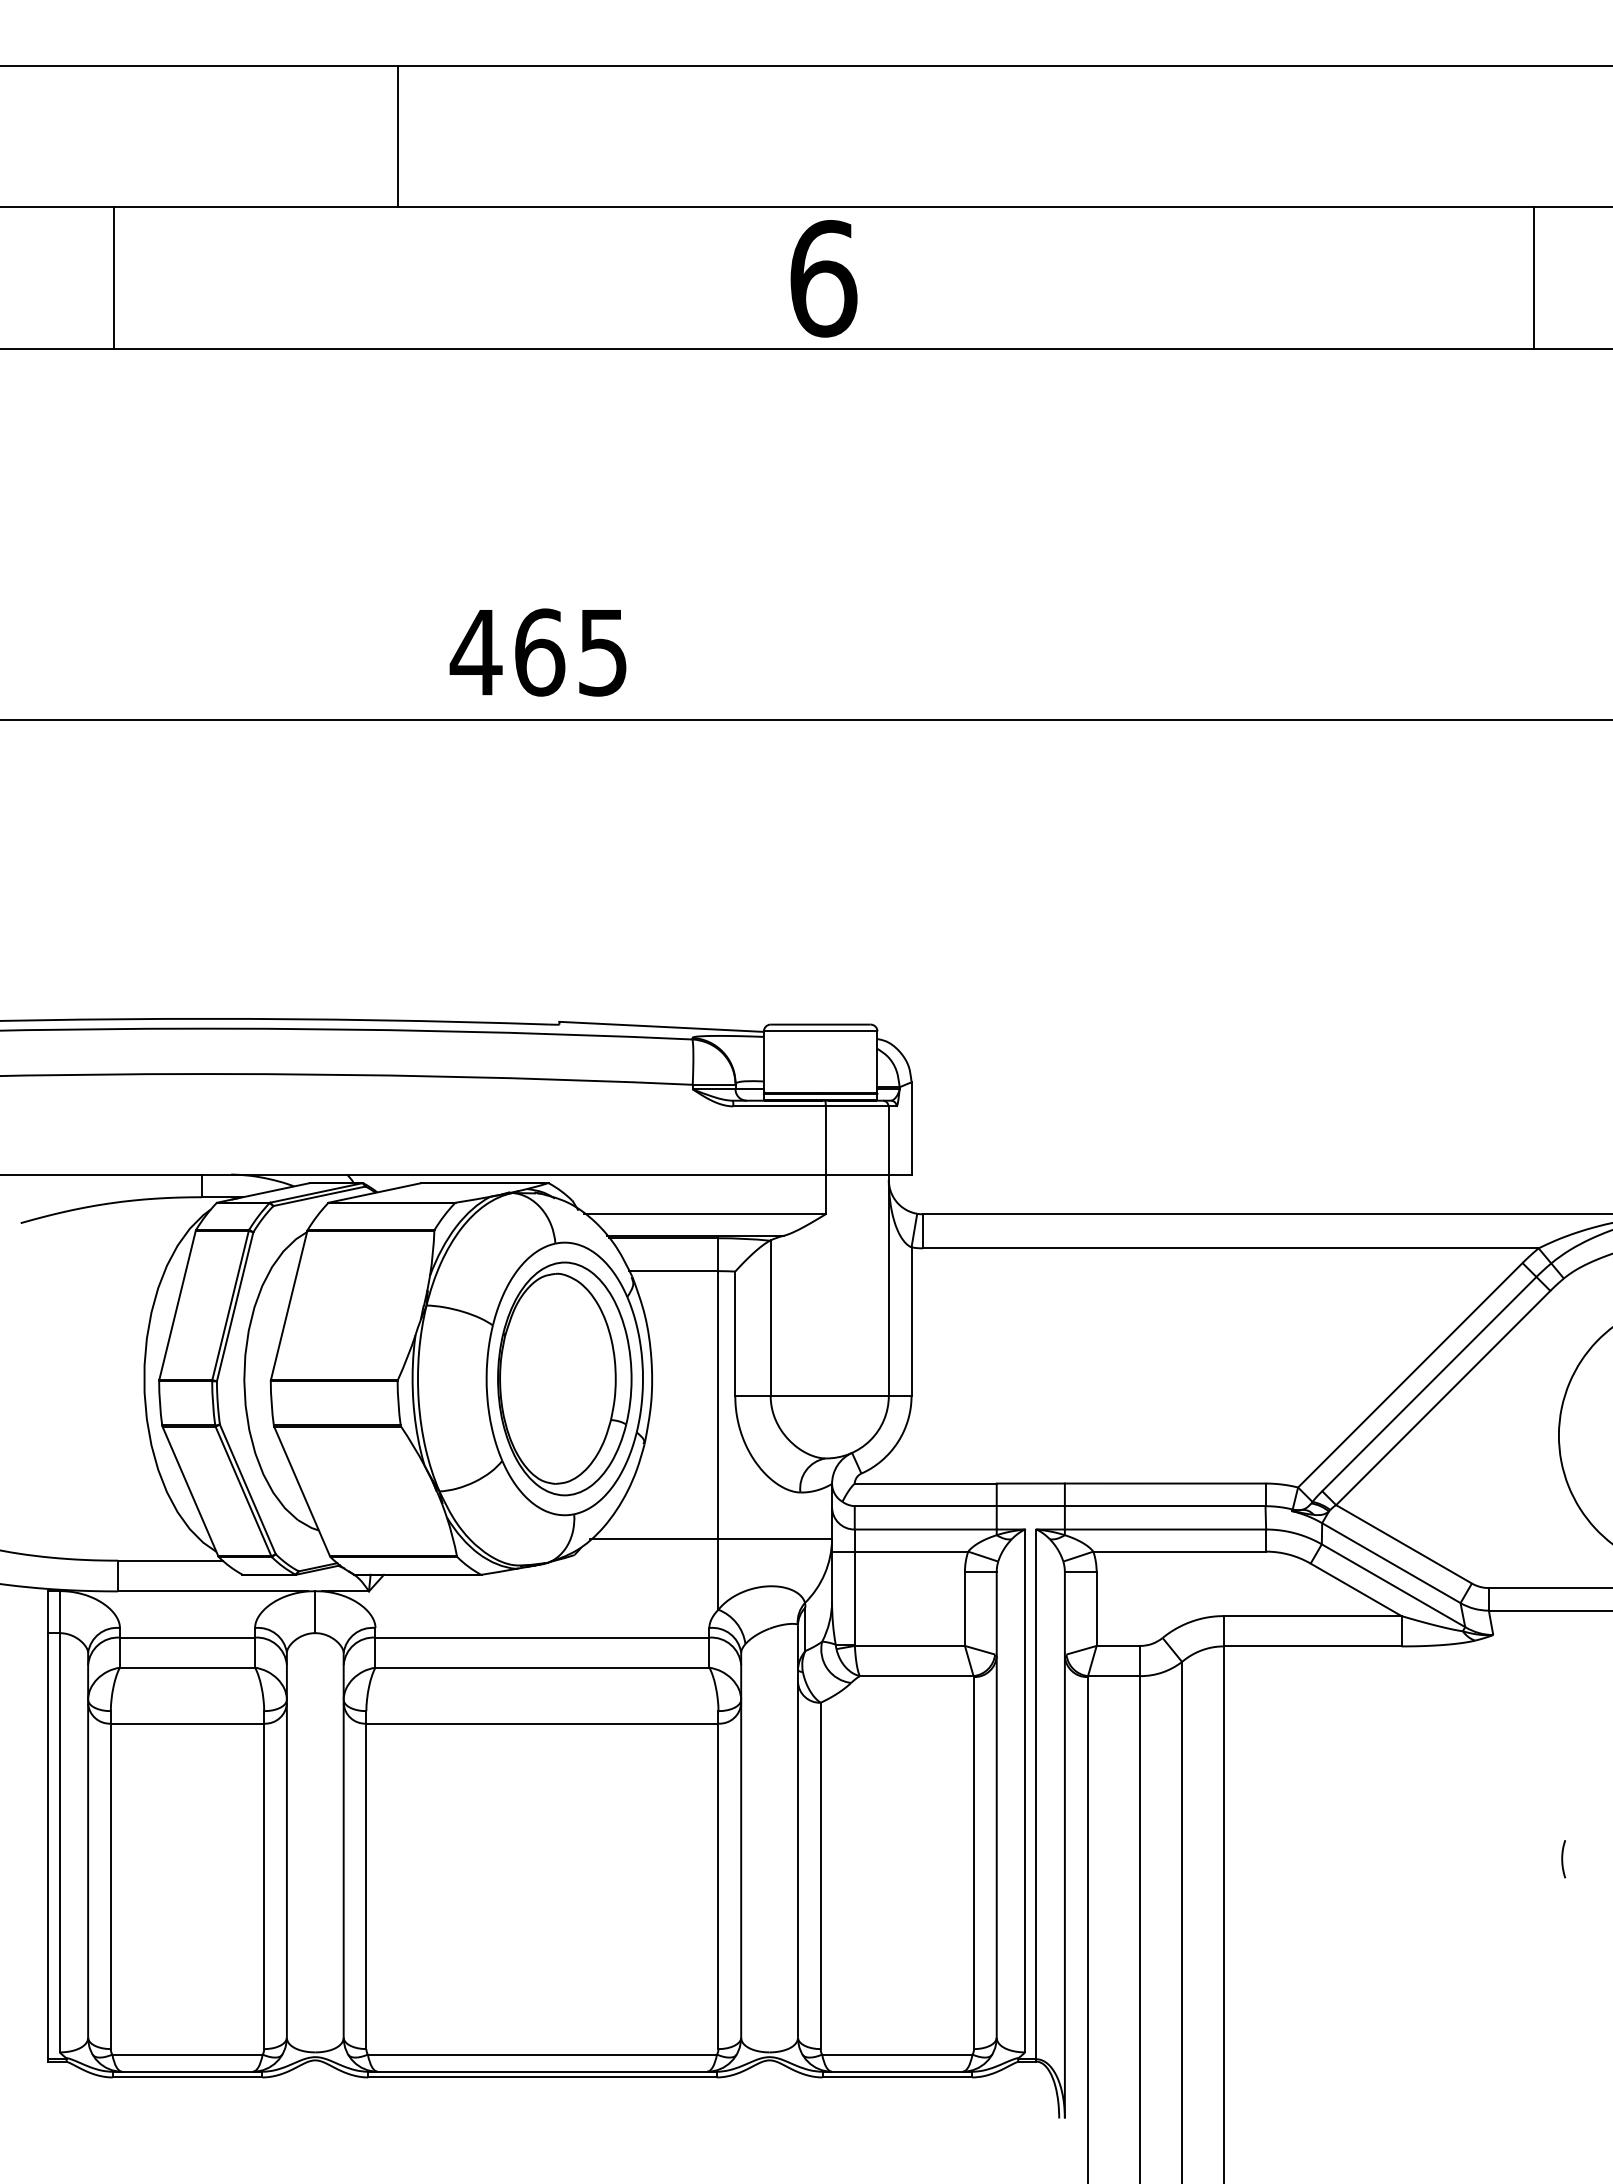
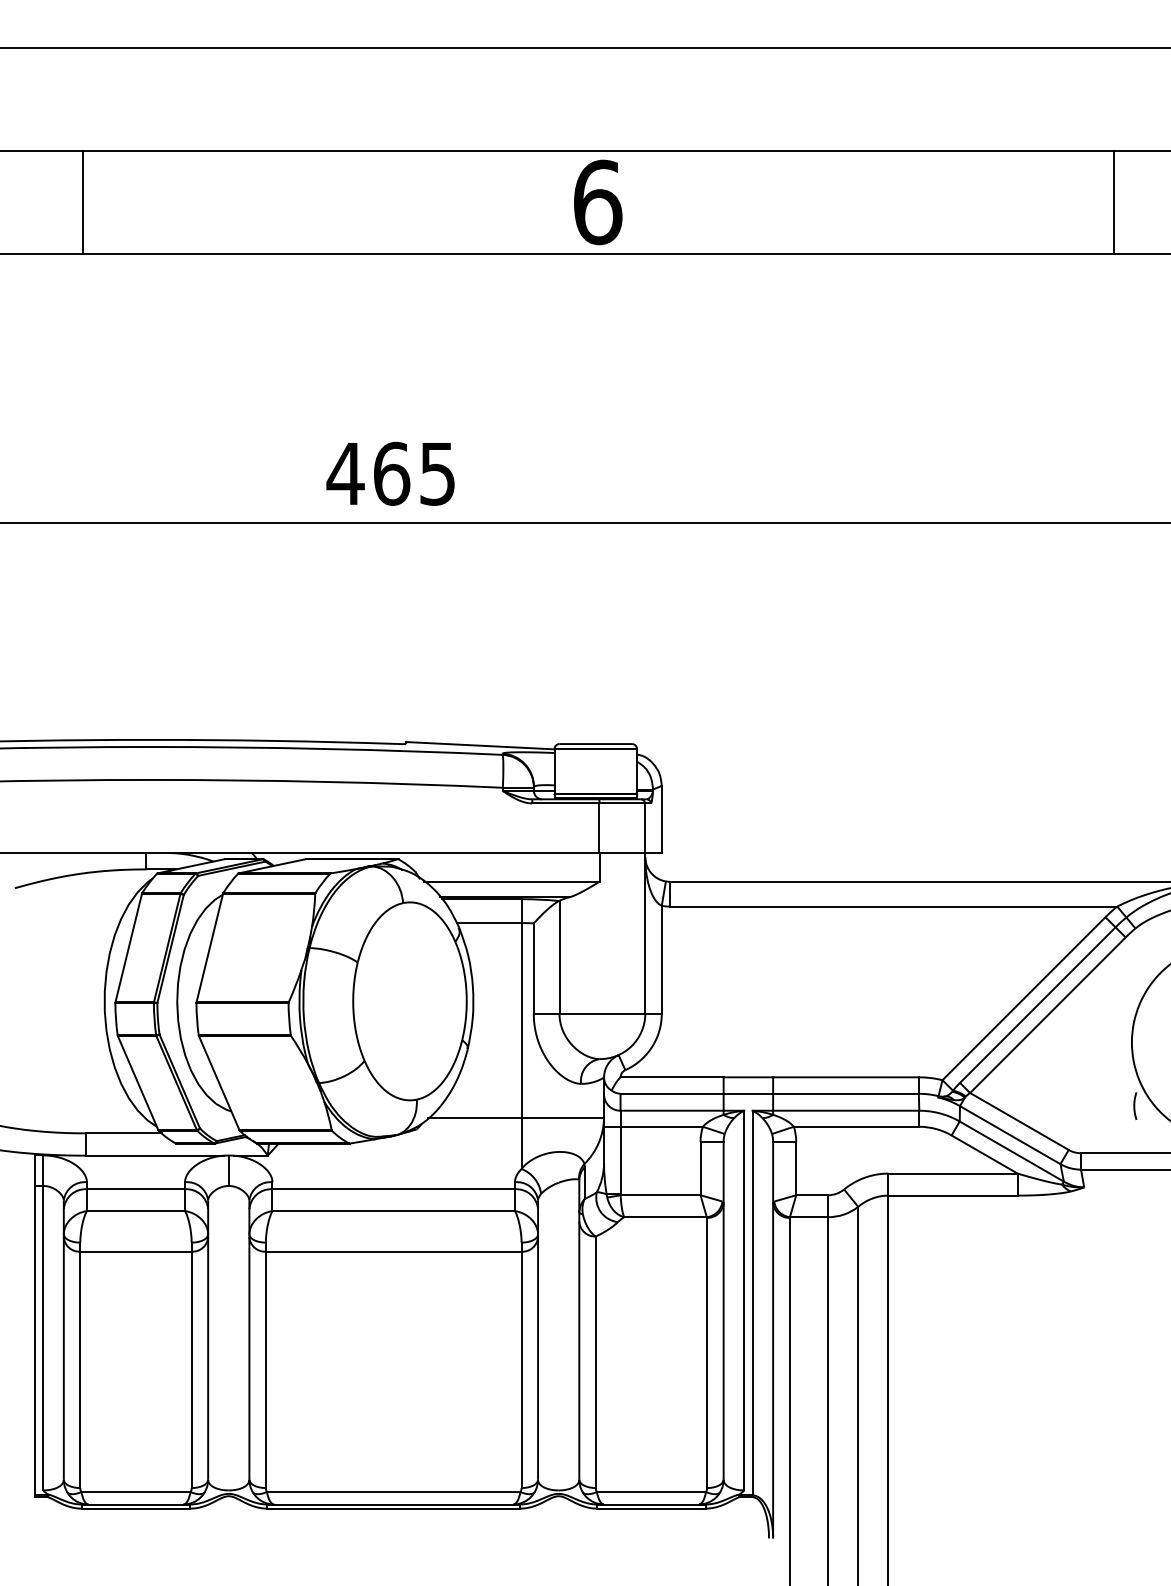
line: (398, 136) -> (289, 99), removed
part: (564, 1378) -> (409, 1001), removed
curve: (1563, 1859) -> (1135, 1106), moved

